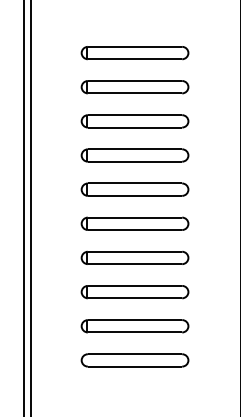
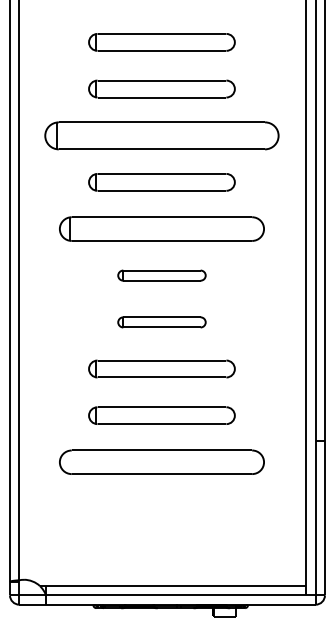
part: (134, 121) -> (161, 135), size x1.6
part: (134, 189) -> (161, 228), size x1.4
part: (134, 223) -> (161, 275), size x0.6
part: (134, 258) -> (161, 322), size x0.6
part: (134, 360) -> (161, 462), size x1.4

